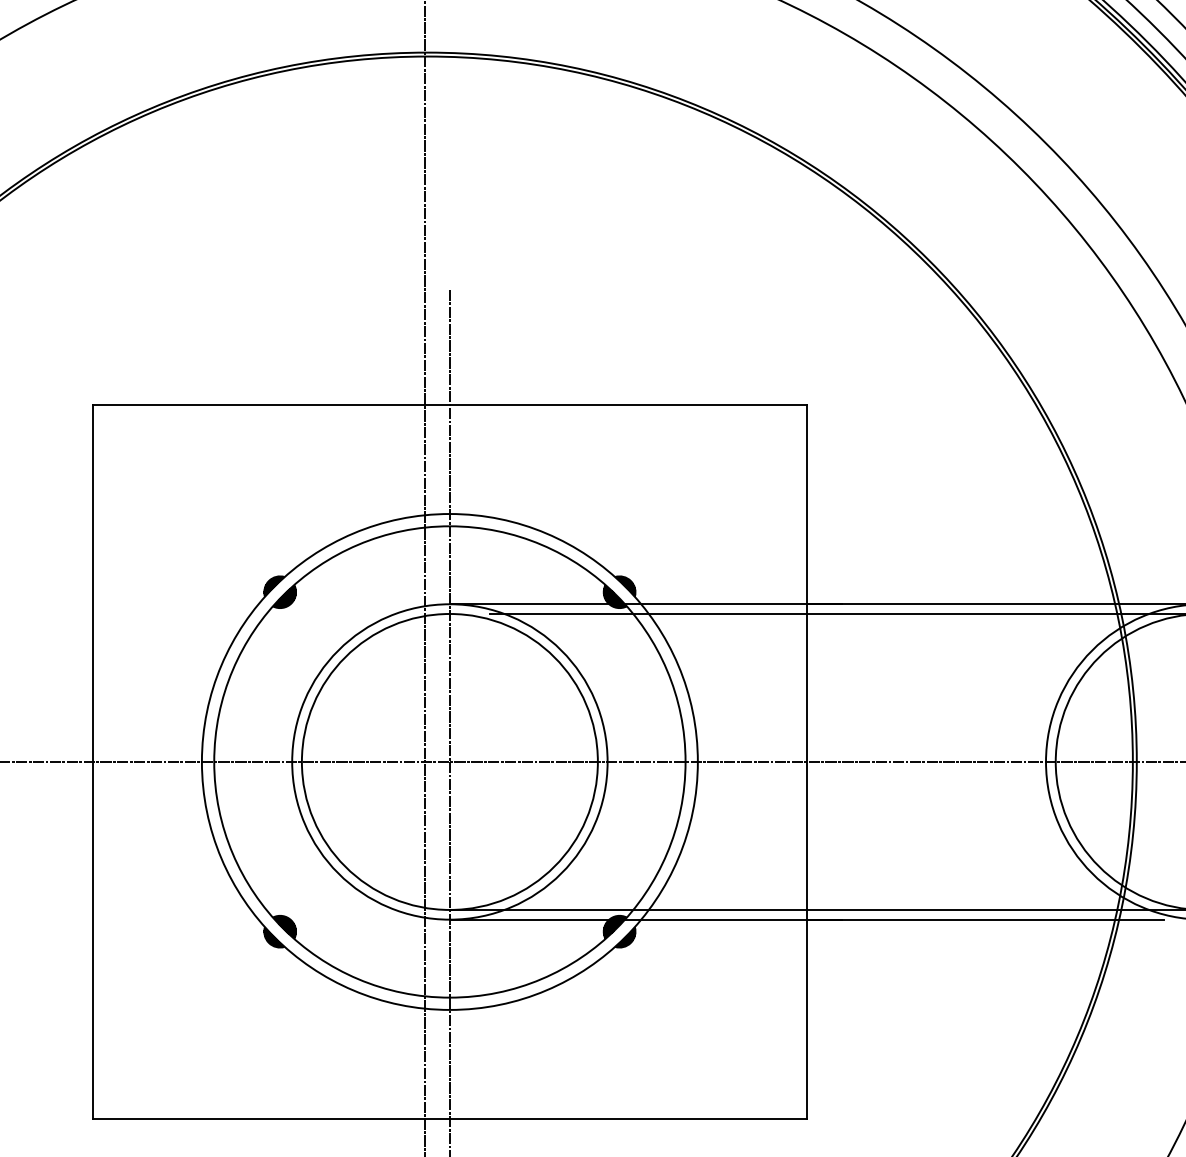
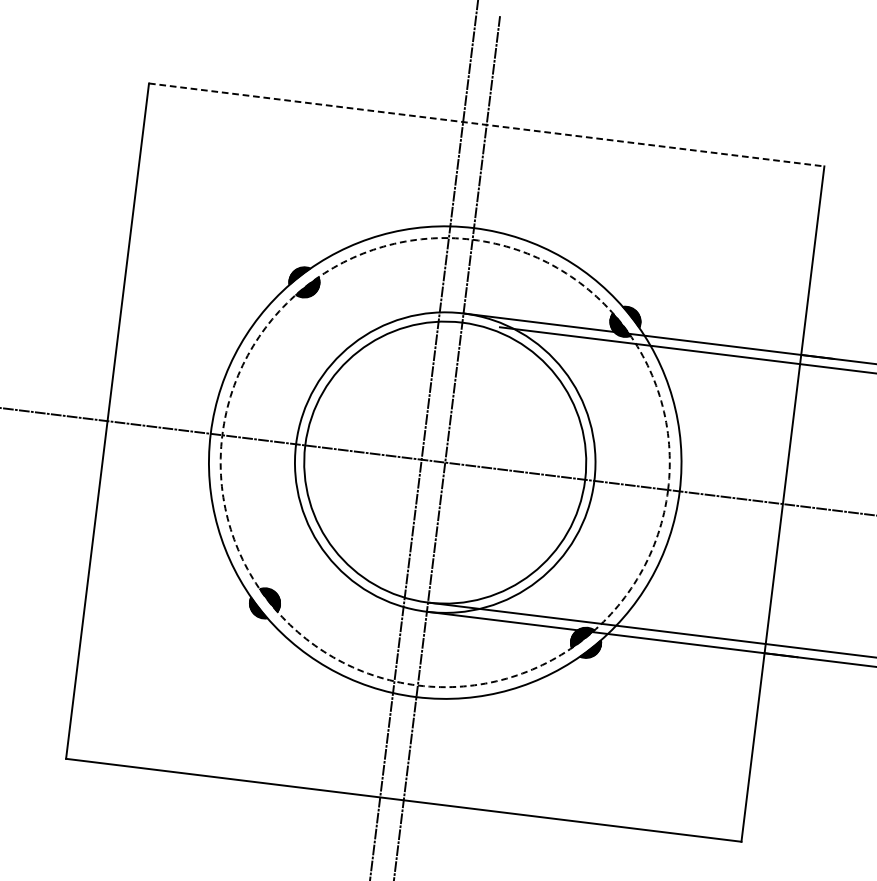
line: (450, 404) -> (487, 124), solid -> dashed
circle: (449, 761) -> (444, 462), solid -> dashed

